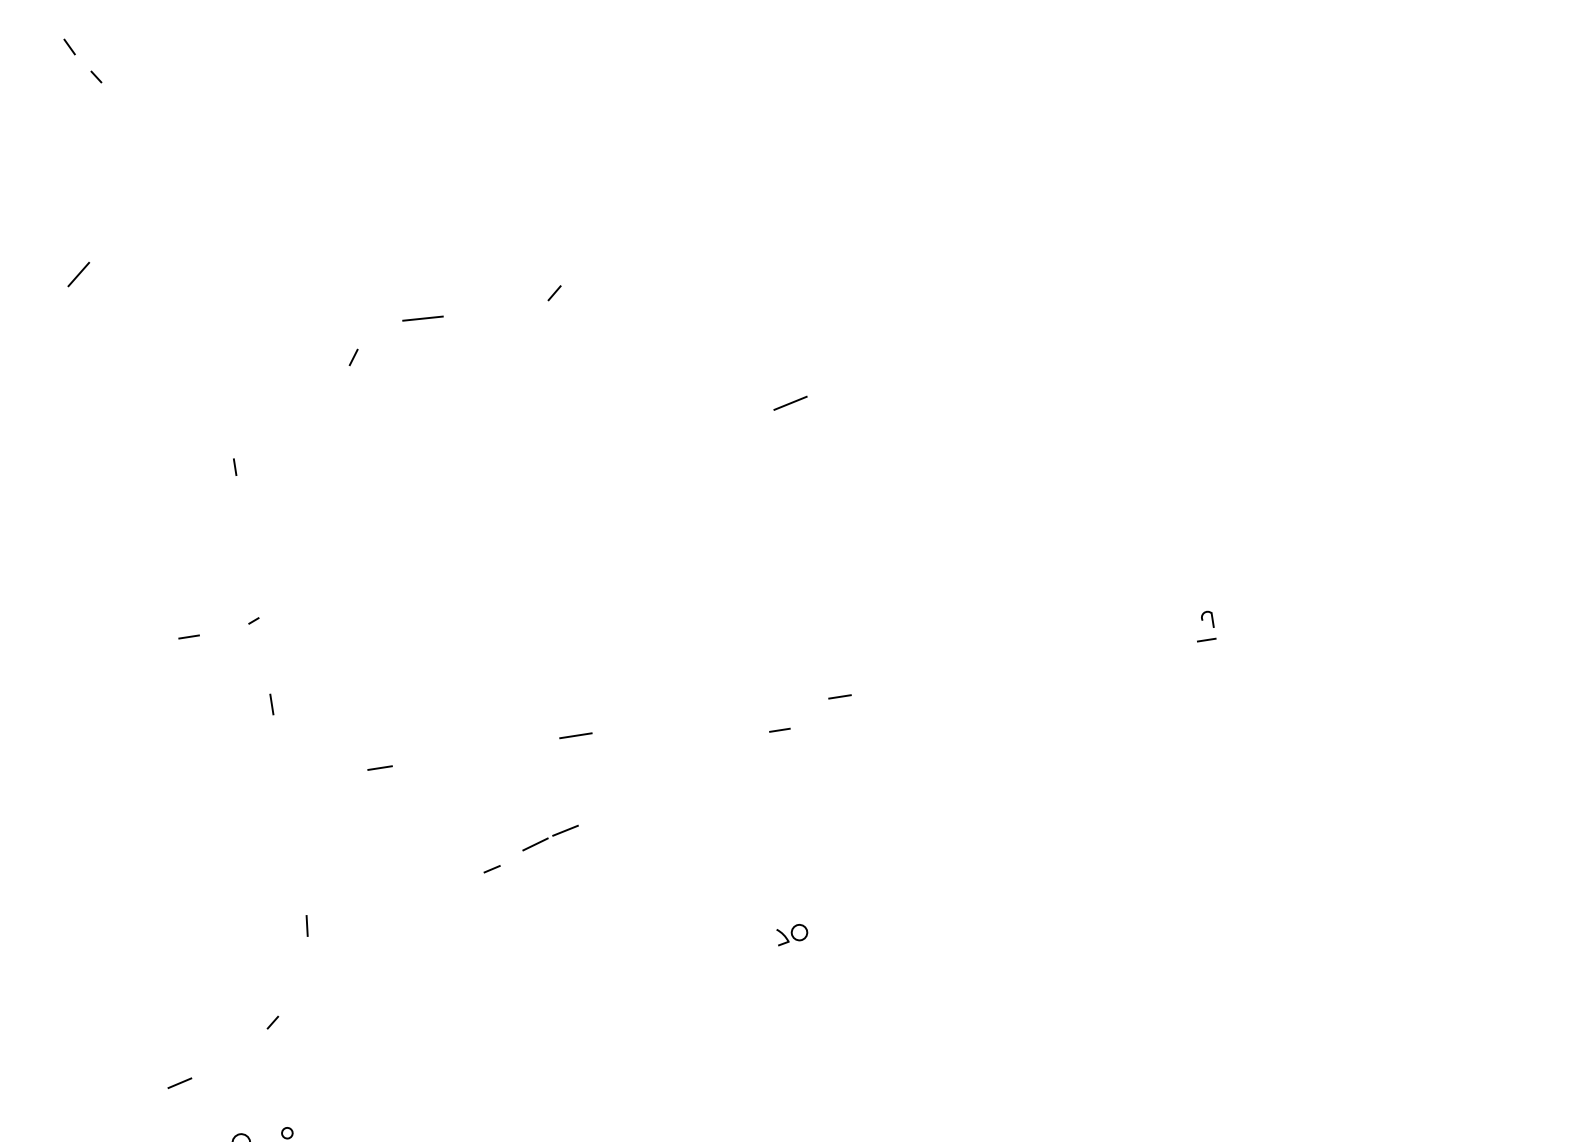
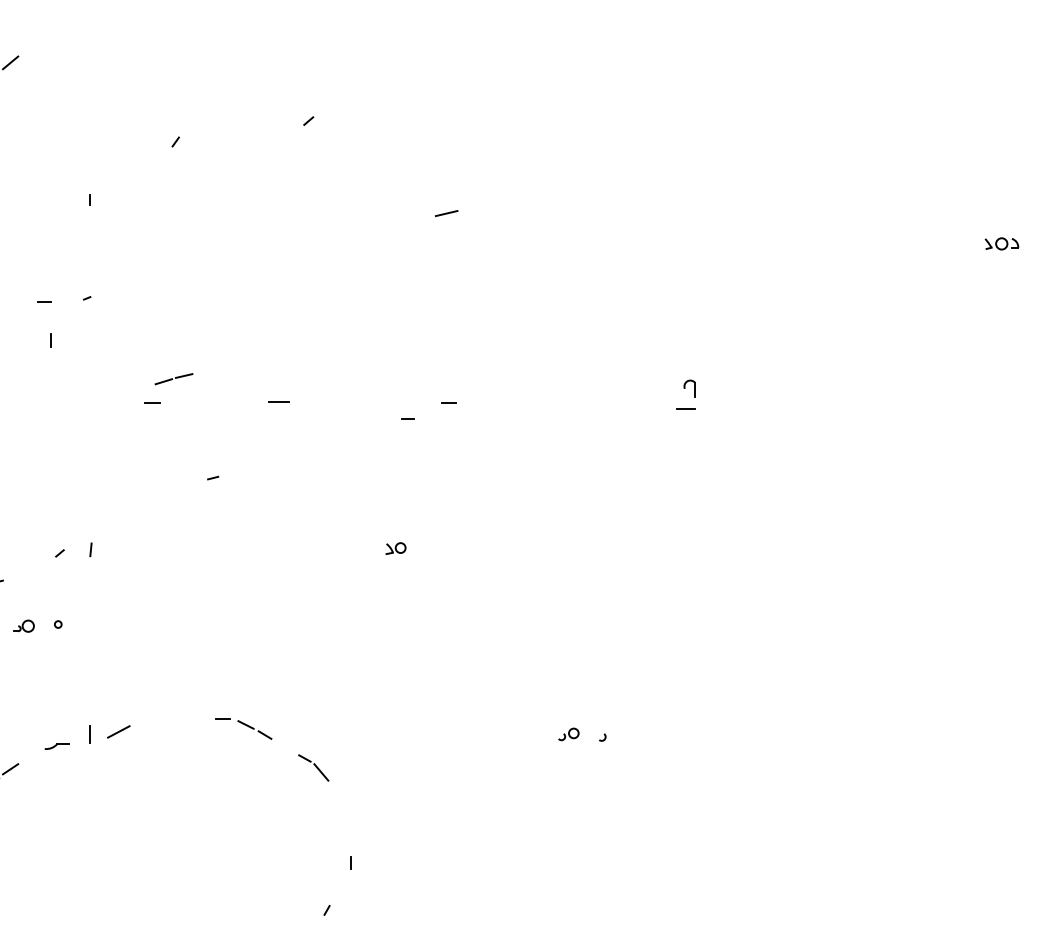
line: (421, 317) -> (222, 123), removed
part: (1203, 624) -> (685, 393), size x1.6
line: (270, 704) -> (50, 340), moved
line: (549, 838) -> (173, 379), moved
line: (306, 925) -> (90, 549), moved

